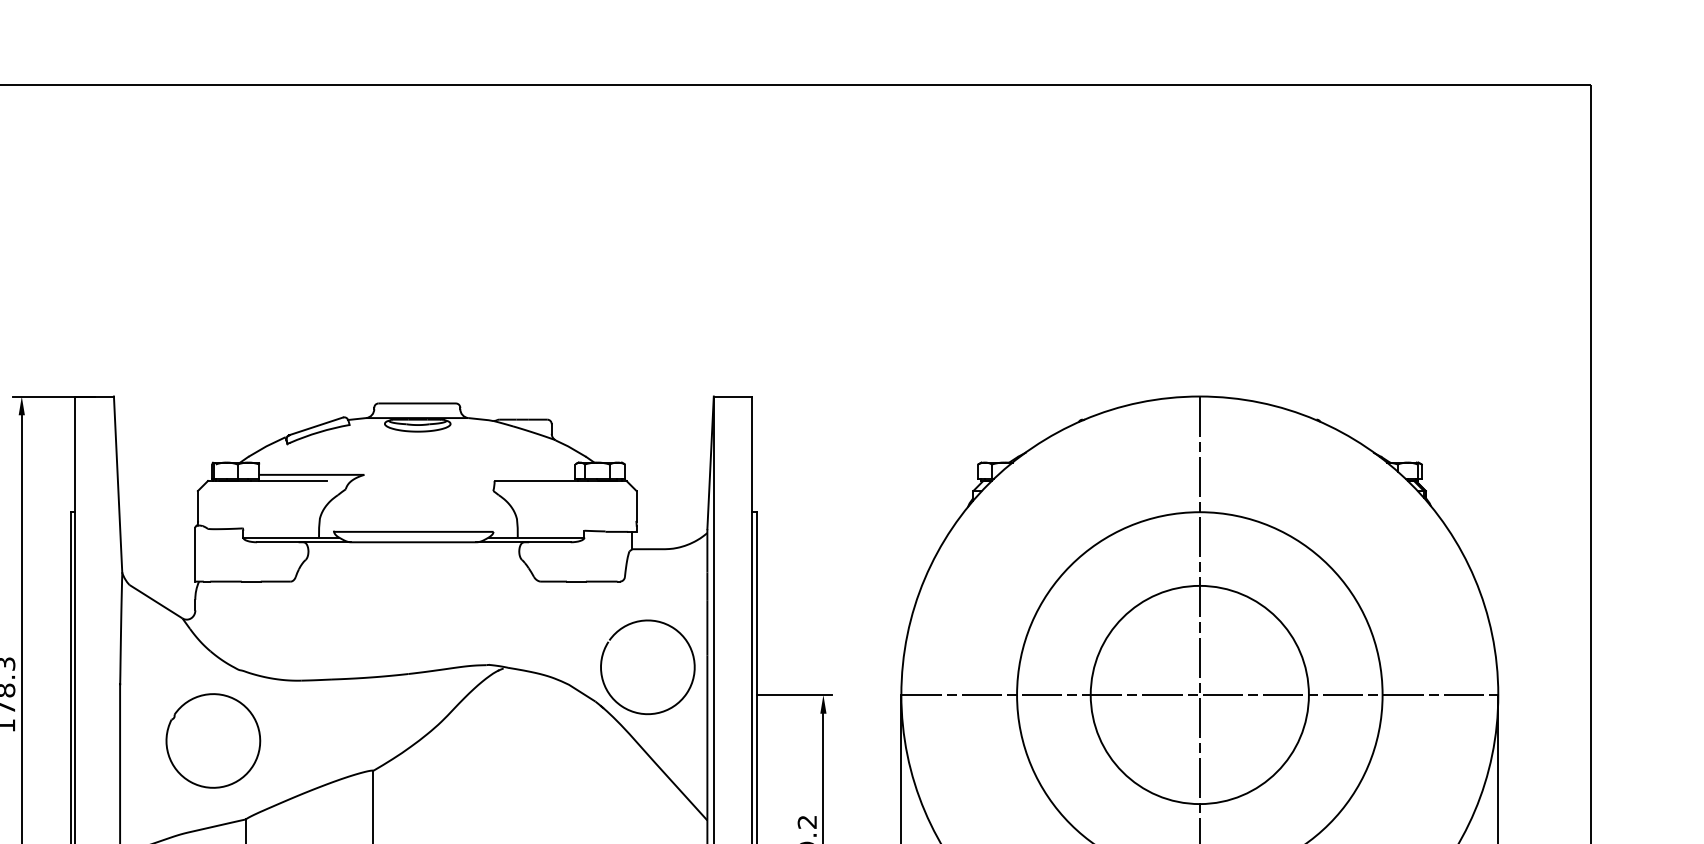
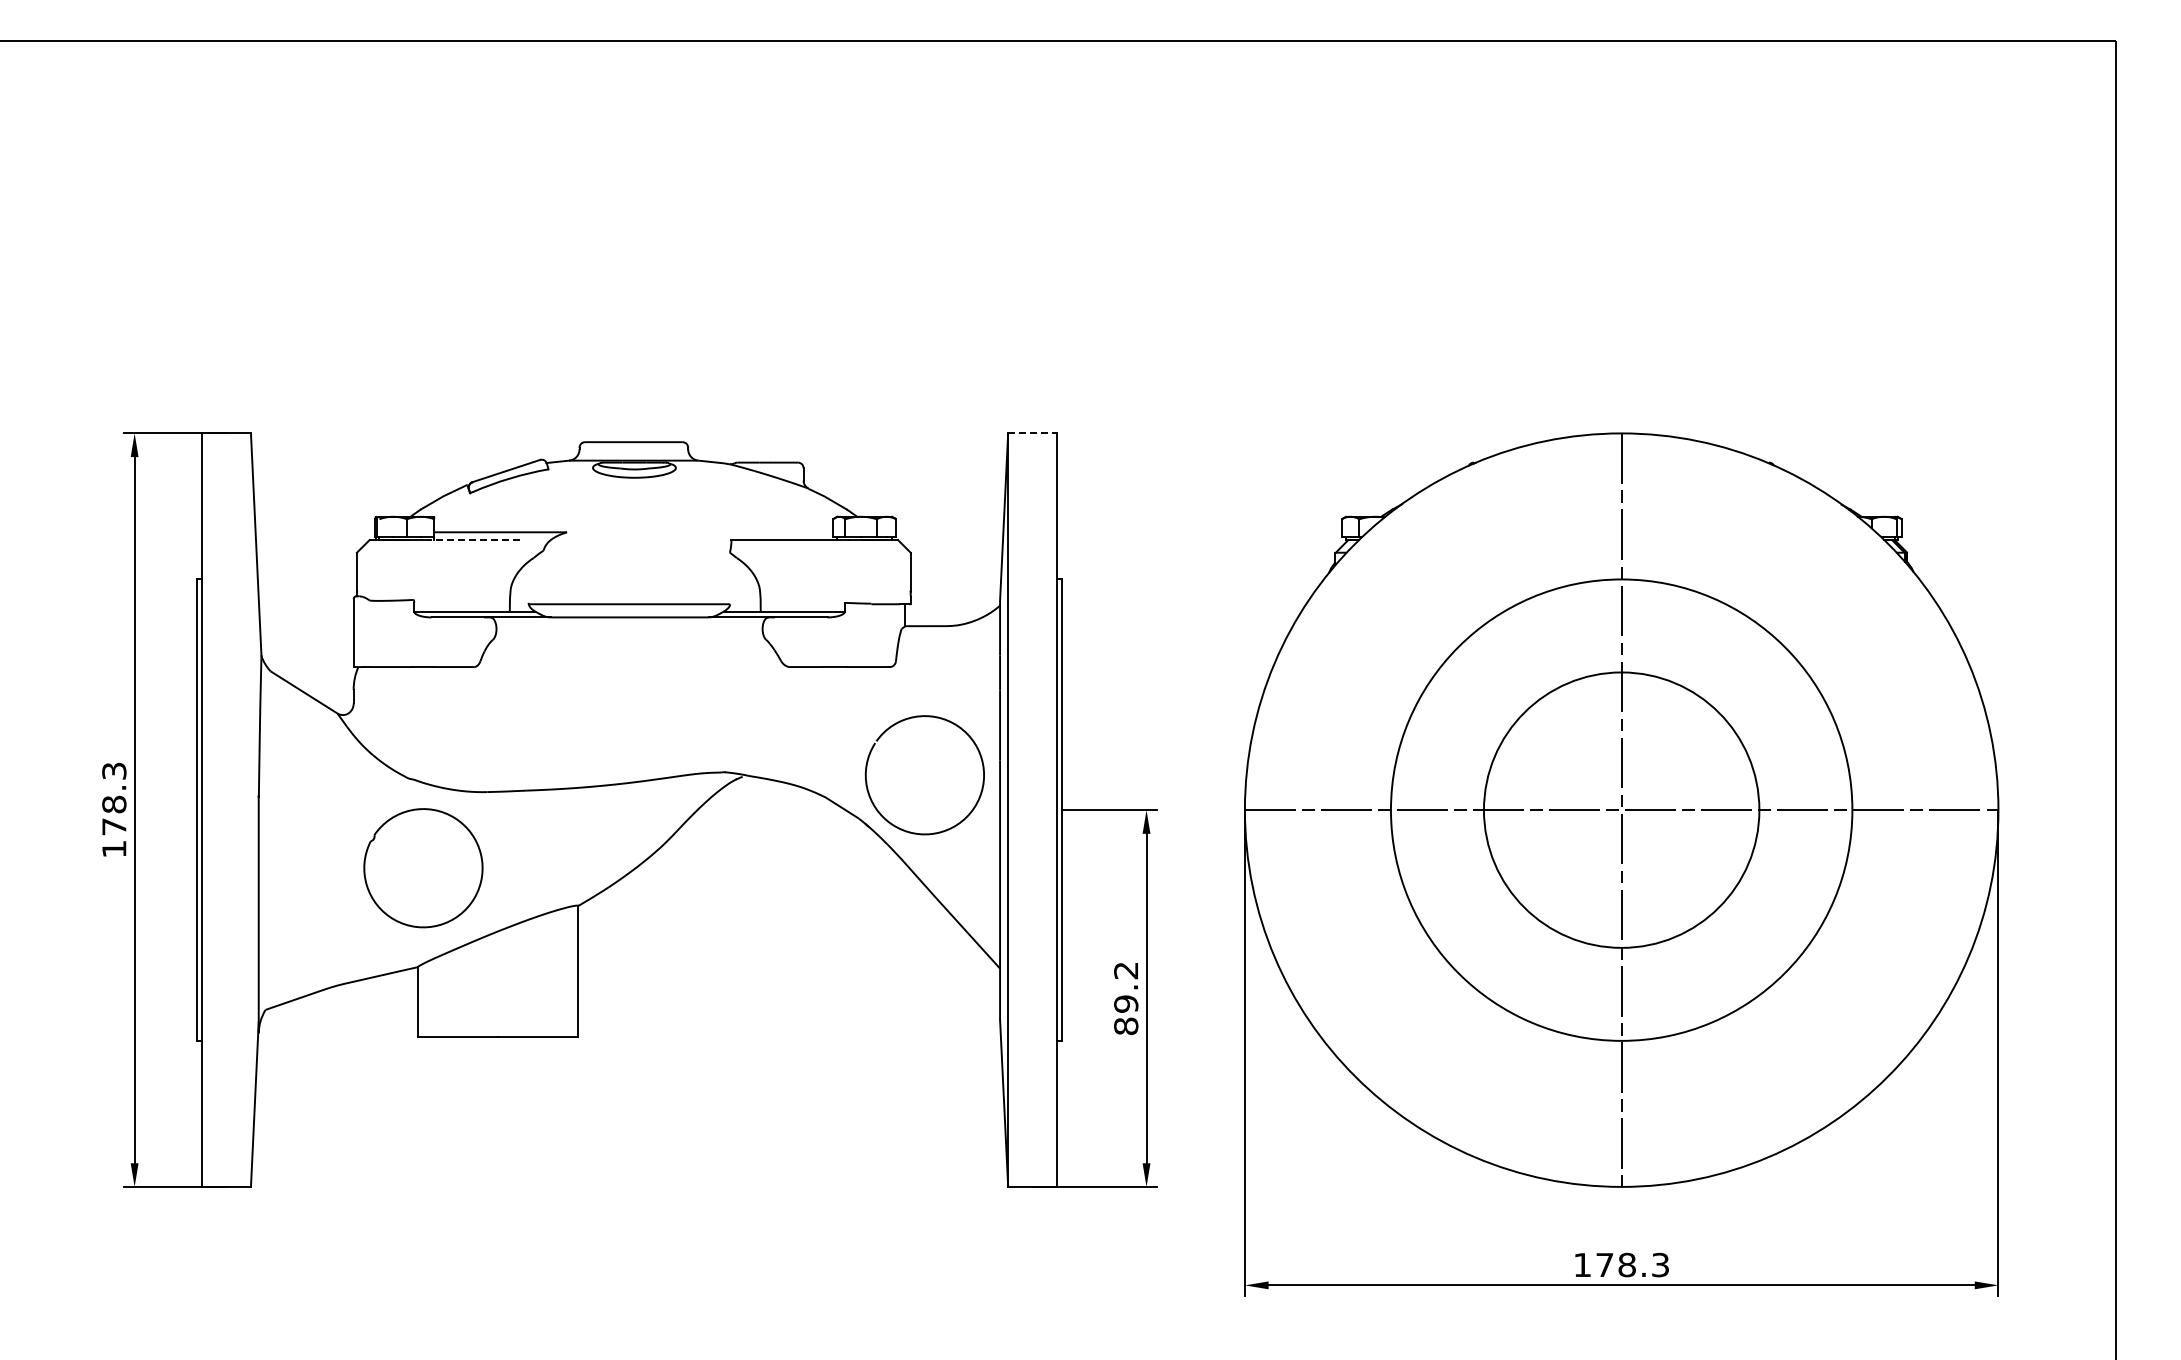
line: (733, 396) -> (1033, 433), solid -> dashed
line: (288, 481) -> (471, 540), solid -> dashed
part: (213, 741) -> (423, 868), moved

